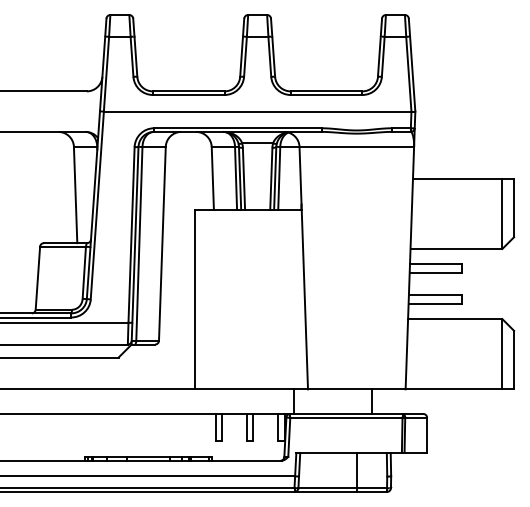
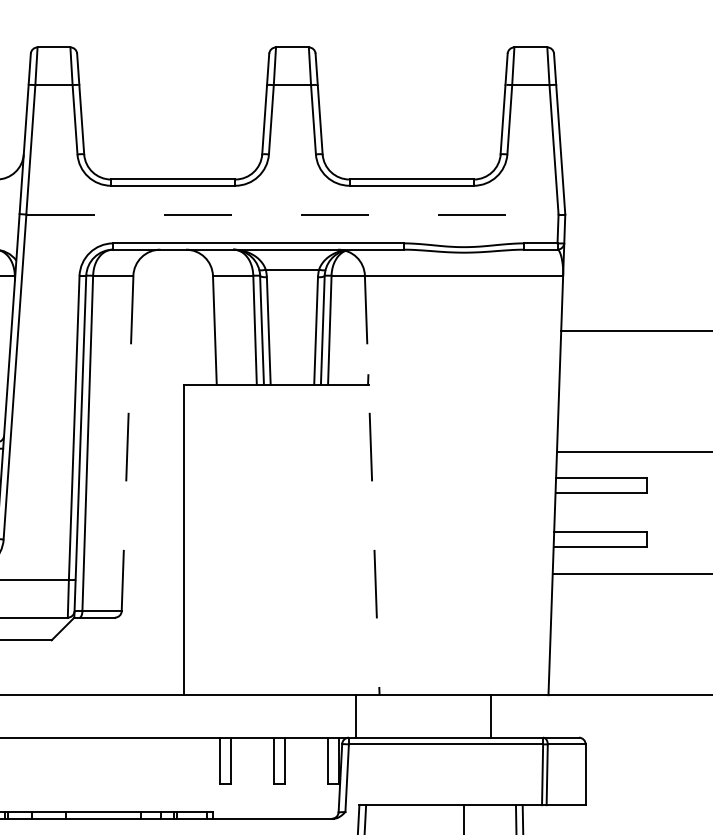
line: (257, 111) -> (292, 214), solid -> dashed
line: (162, 243) -> (127, 442), solid -> dashed
line: (303, 268) -> (371, 486), solid -> dashed

